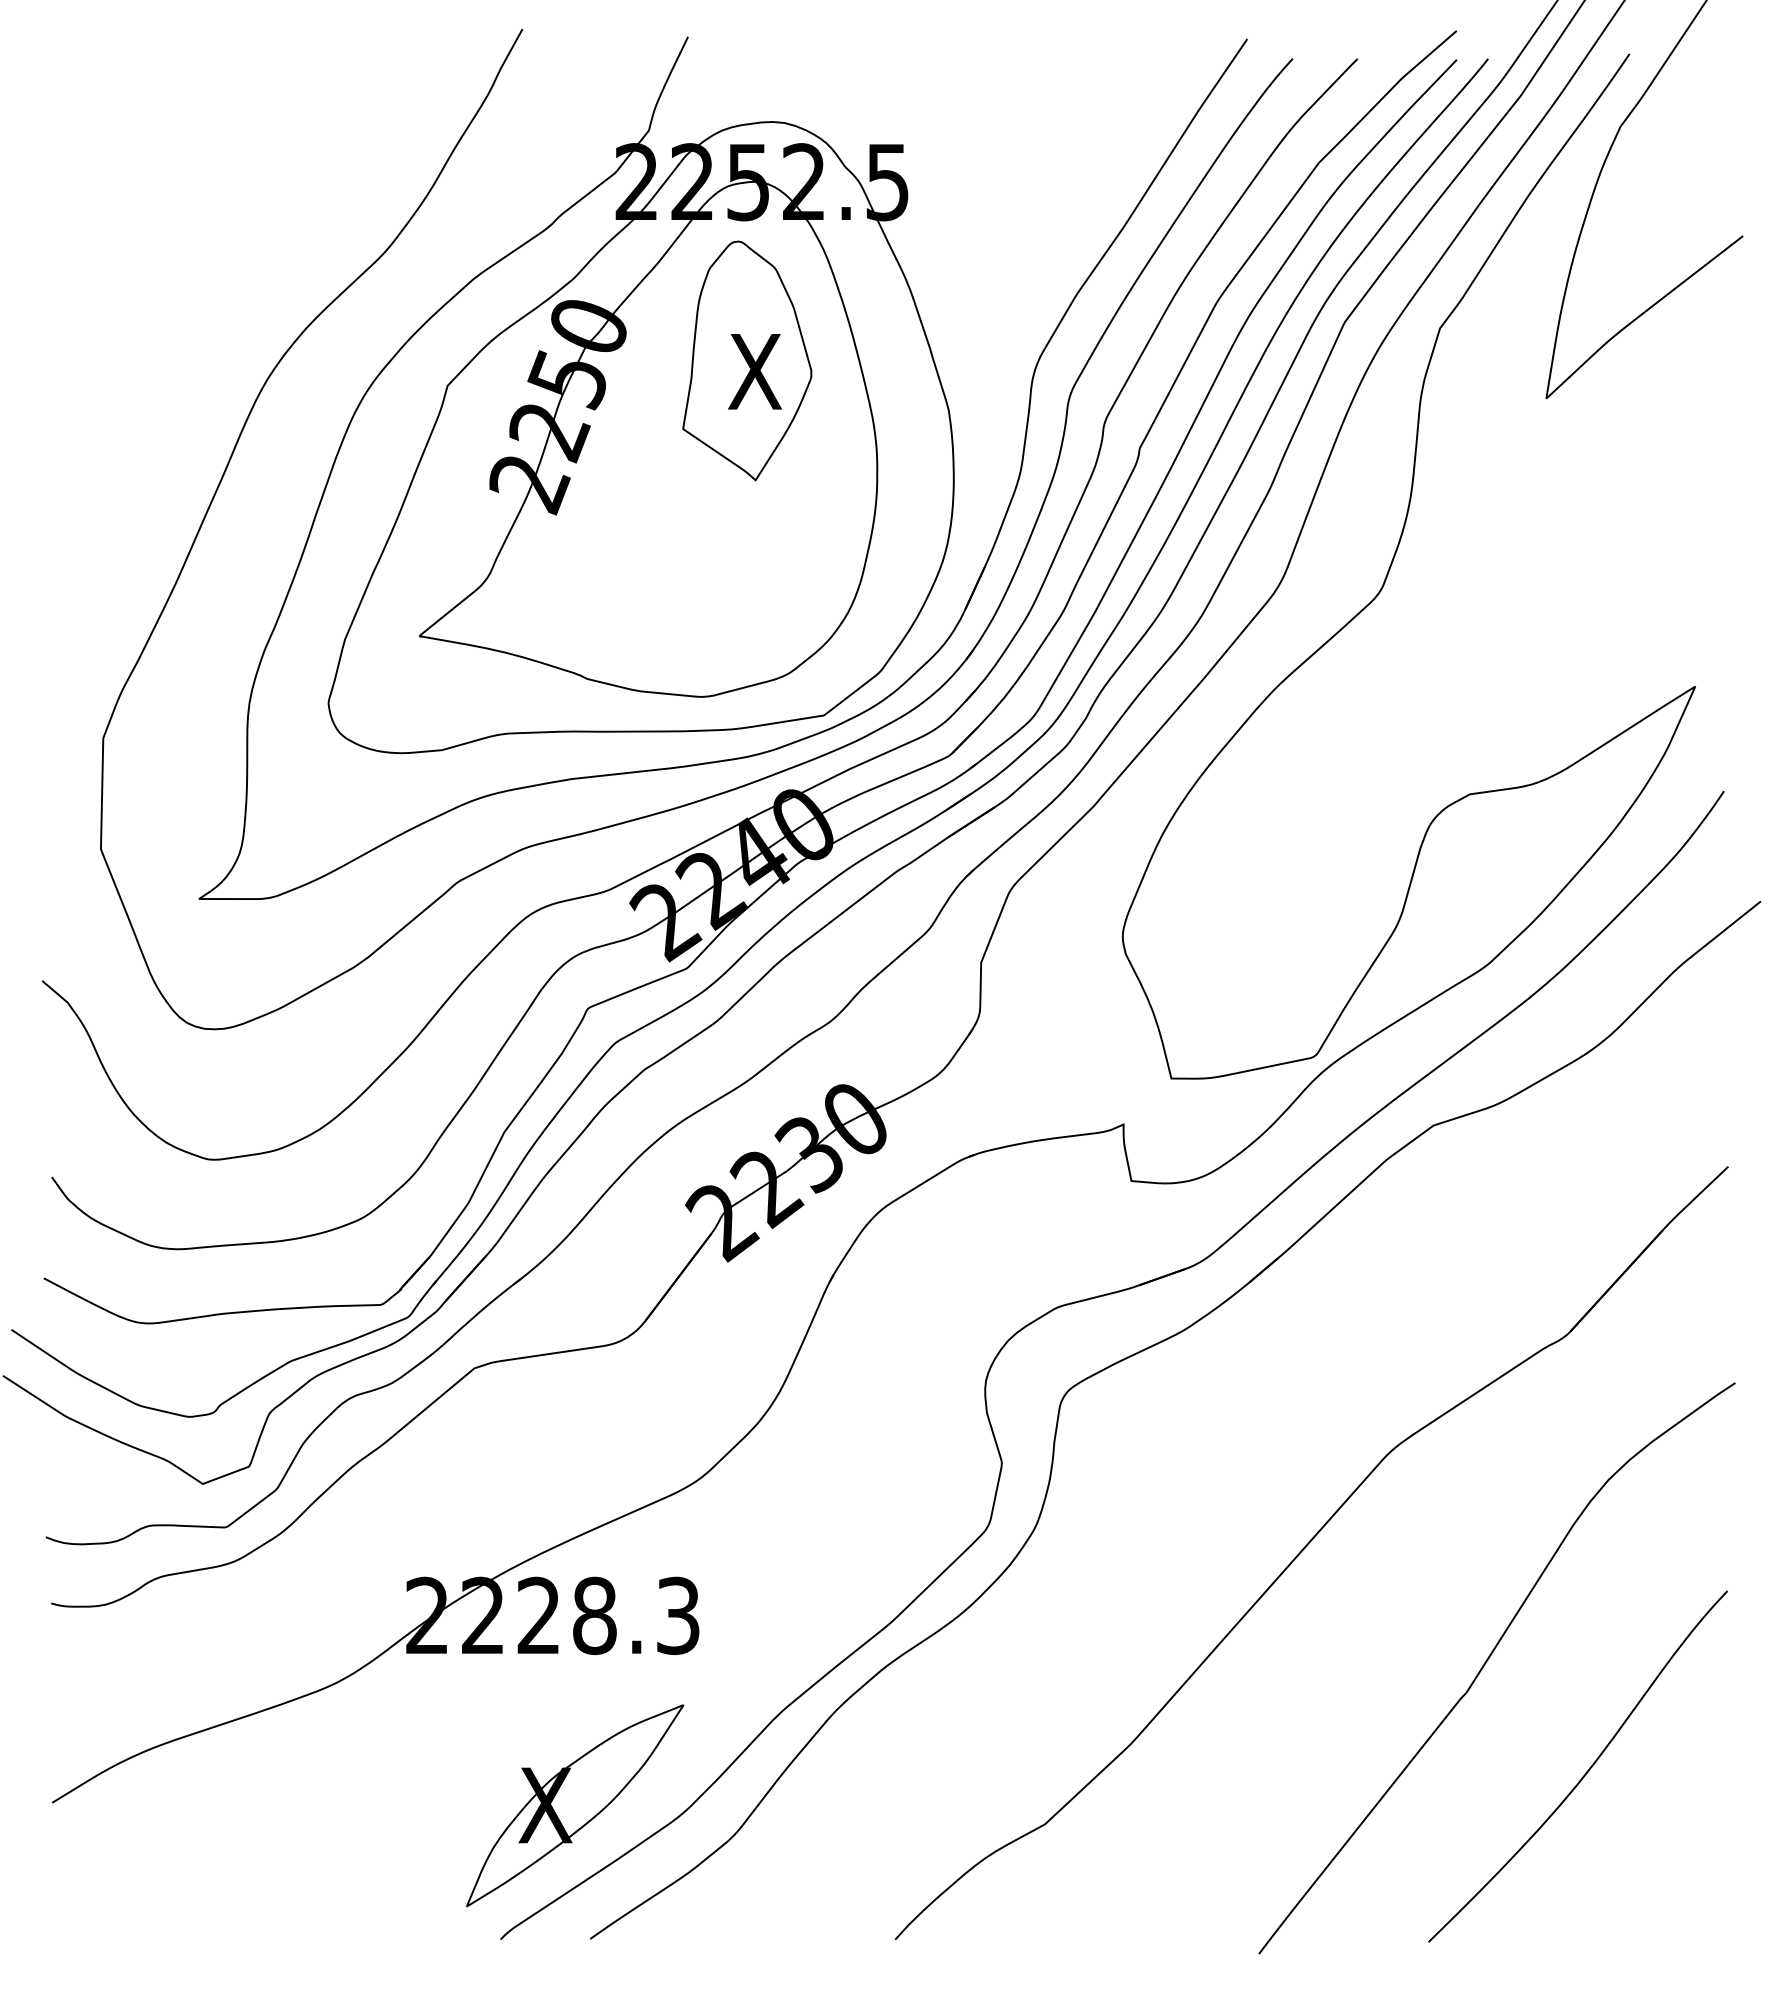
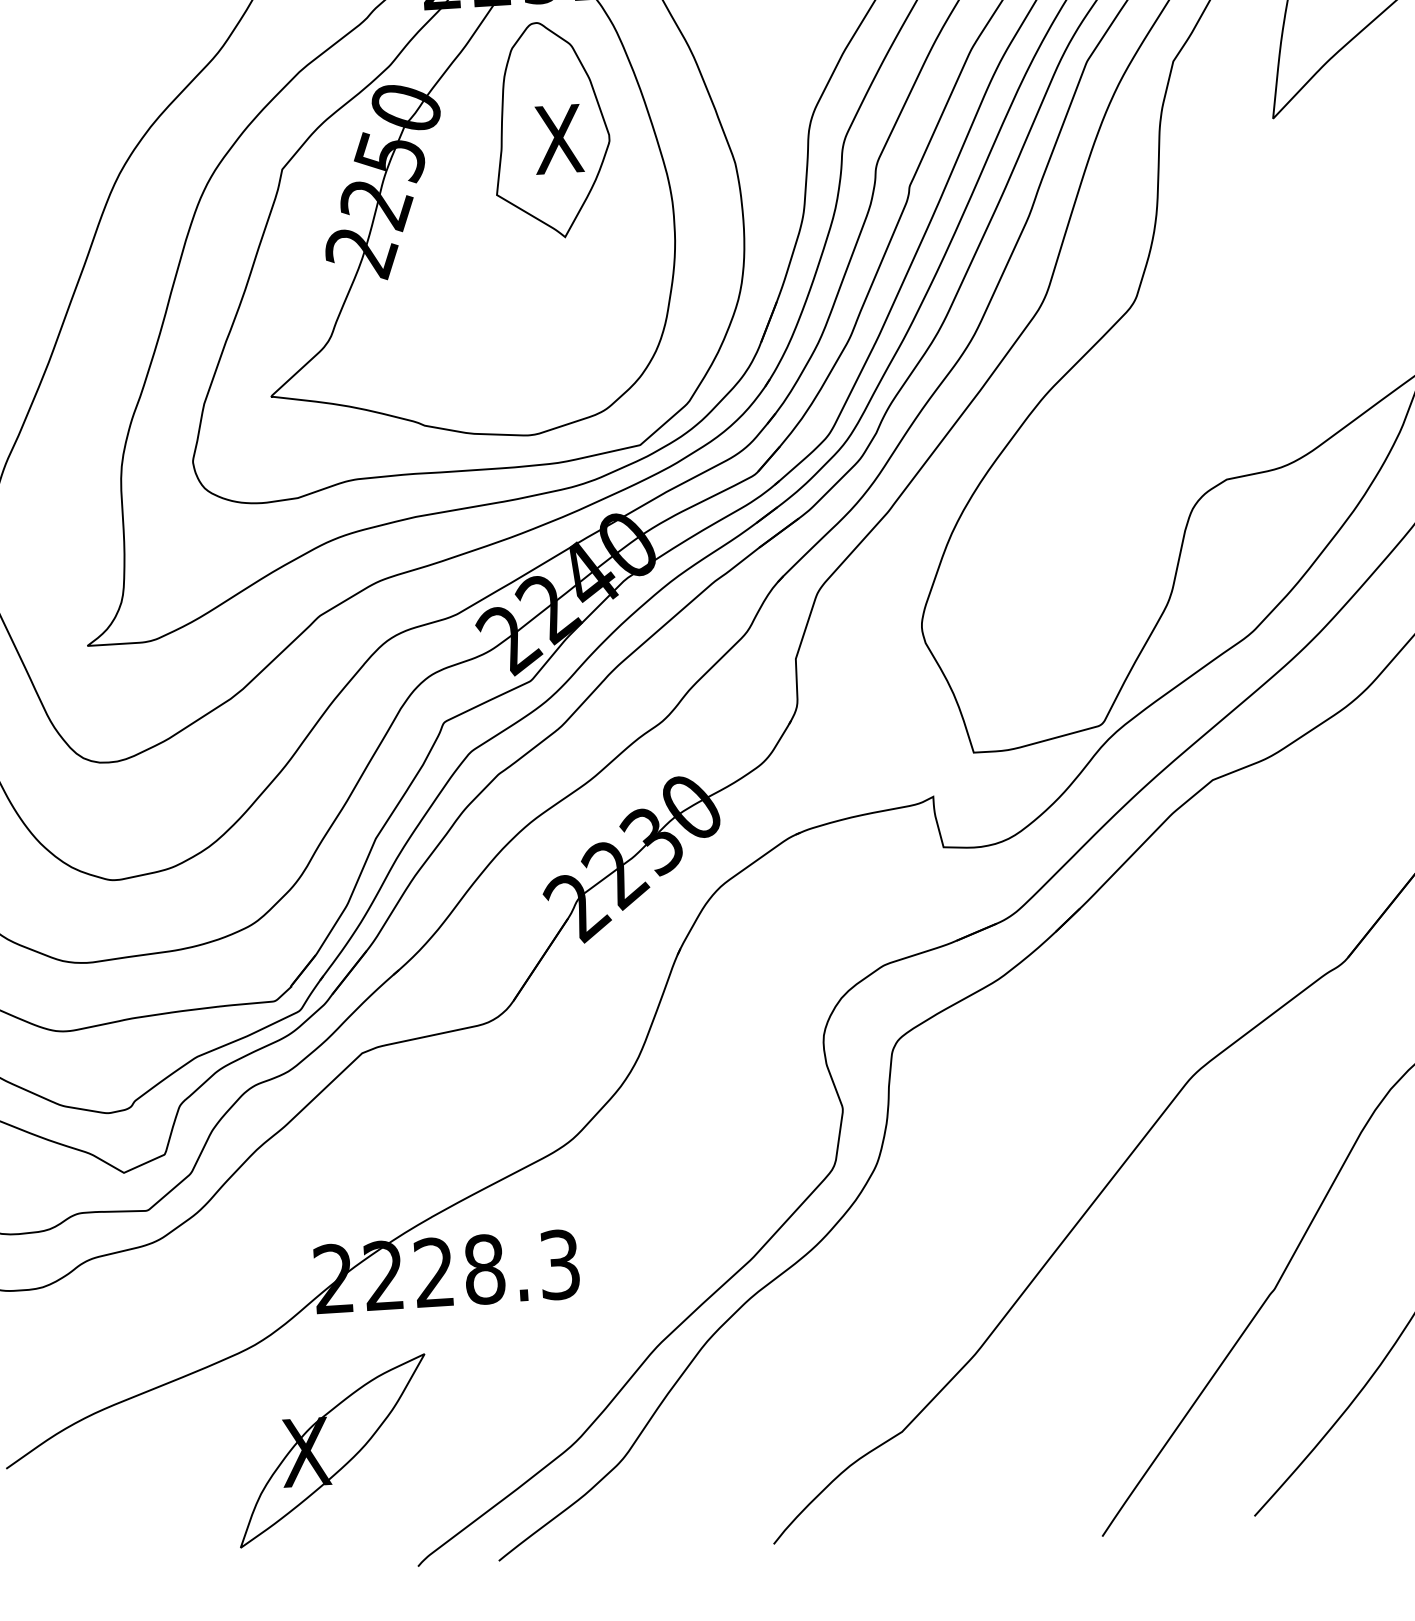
part: (575, 1805) -> (332, 1450), moved

